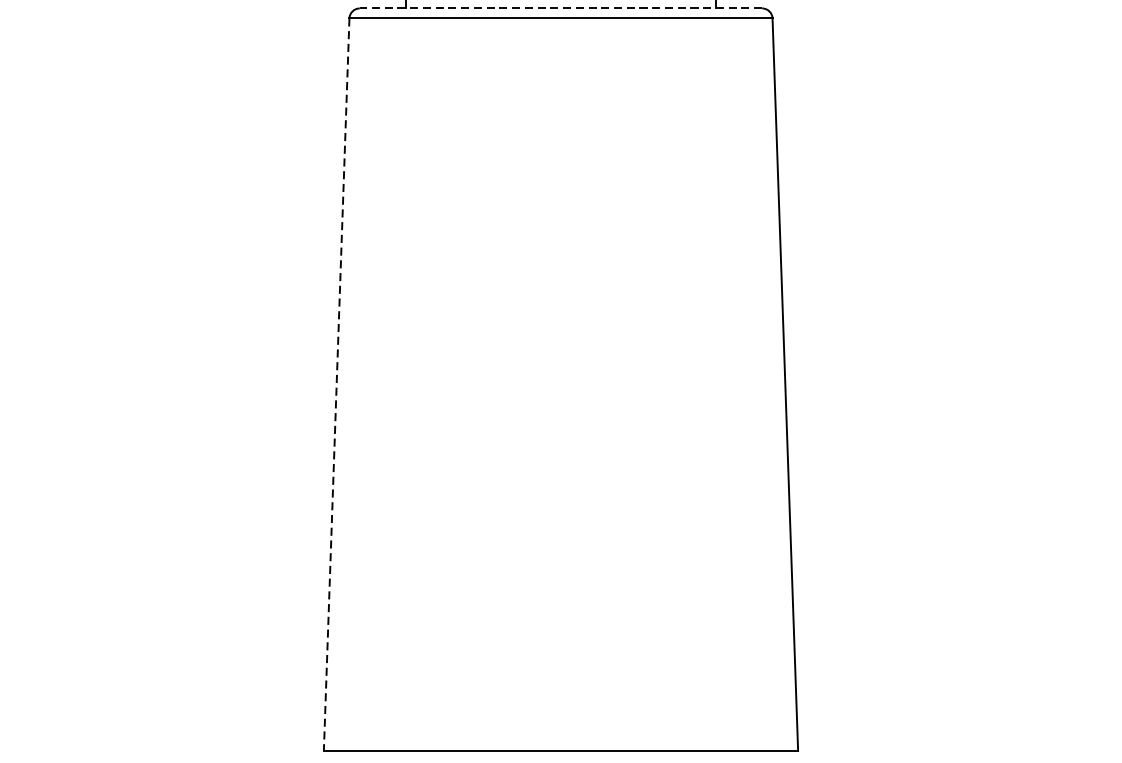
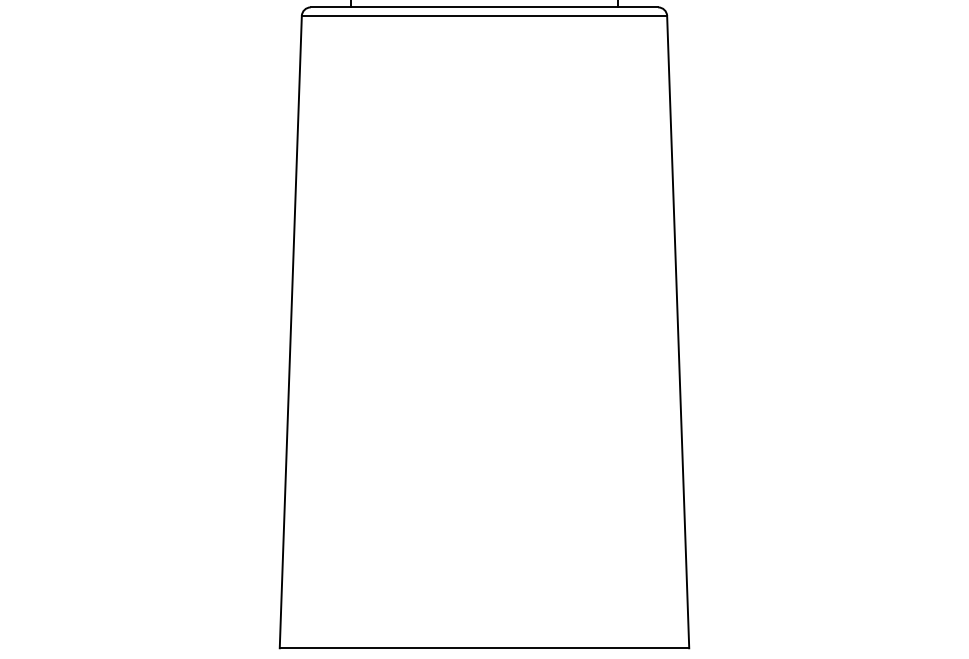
line: (561, 8) -> (484, 7), dashed -> solid
line: (336, 384) -> (290, 332), dashed -> solid

